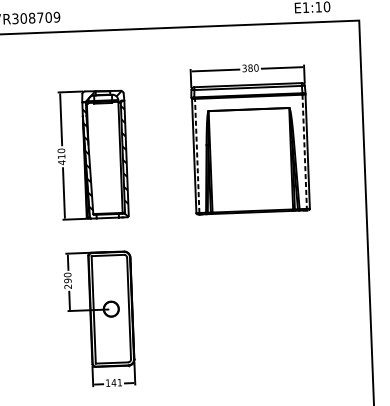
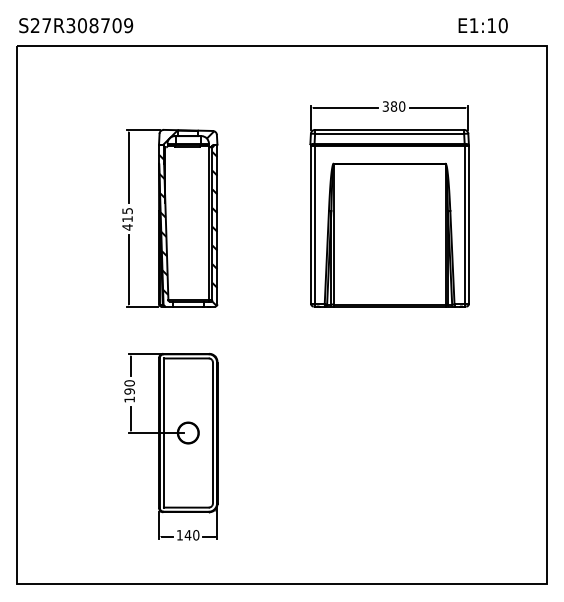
text: (61, 150) -> (127, 210), 410 -> 415
line: (304, 151) -> (464, 225), dashed -> solid
line: (197, 155) -> (315, 224), dashed -> solid
text: (68, 286) -> (129, 399), 290 -> 190
text: (120, 382) -> (196, 535), 141 -> 140

